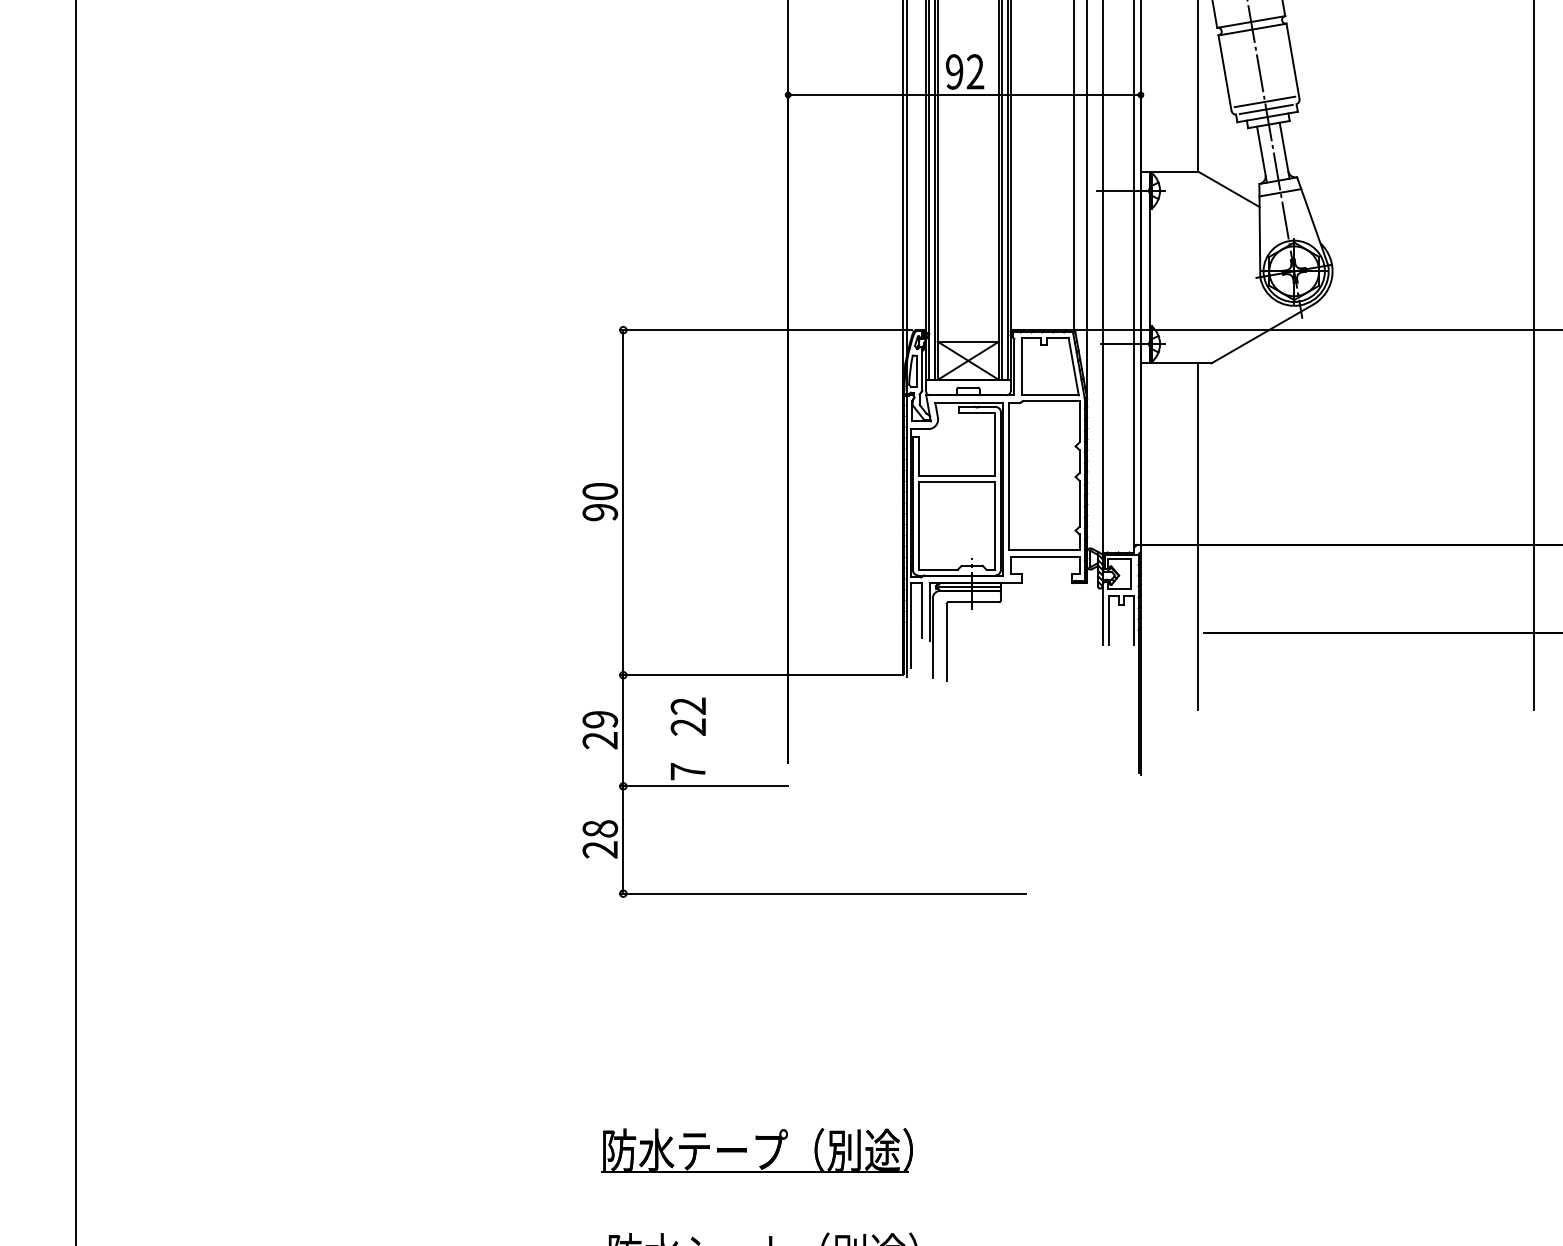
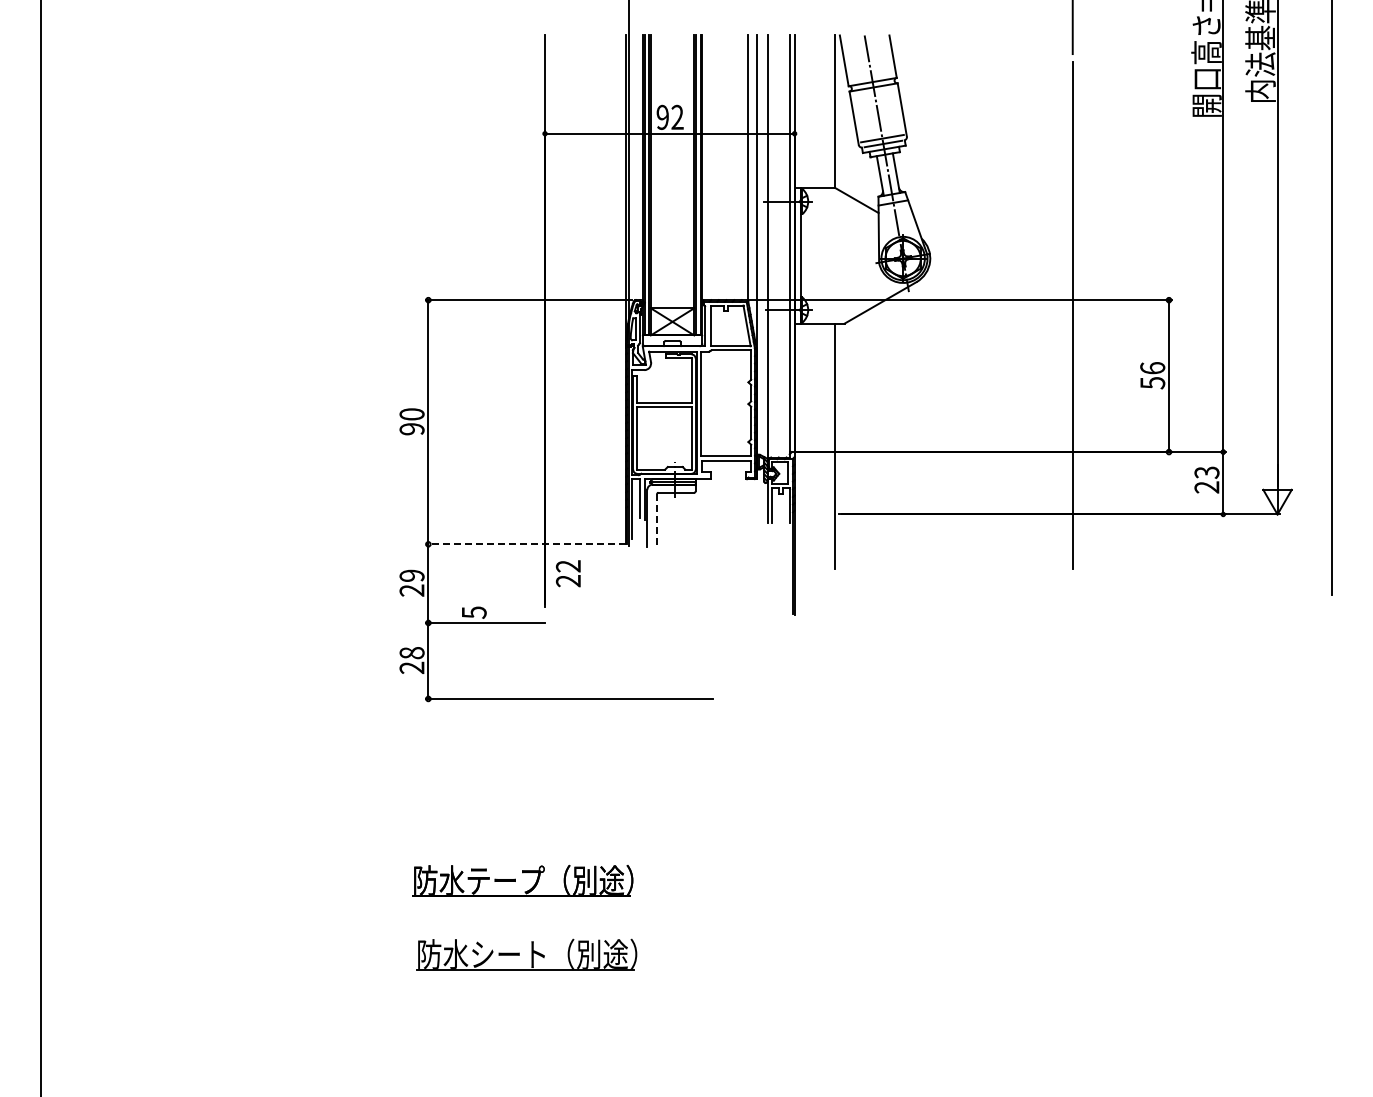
line: (947, 642) -> (657, 521), solid -> dashed
line: (760, 675) -> (525, 544), solid -> dashed
text: (688, 716) -> (568, 573), moved
text: (688, 771) -> (474, 612), 7 -> 5

